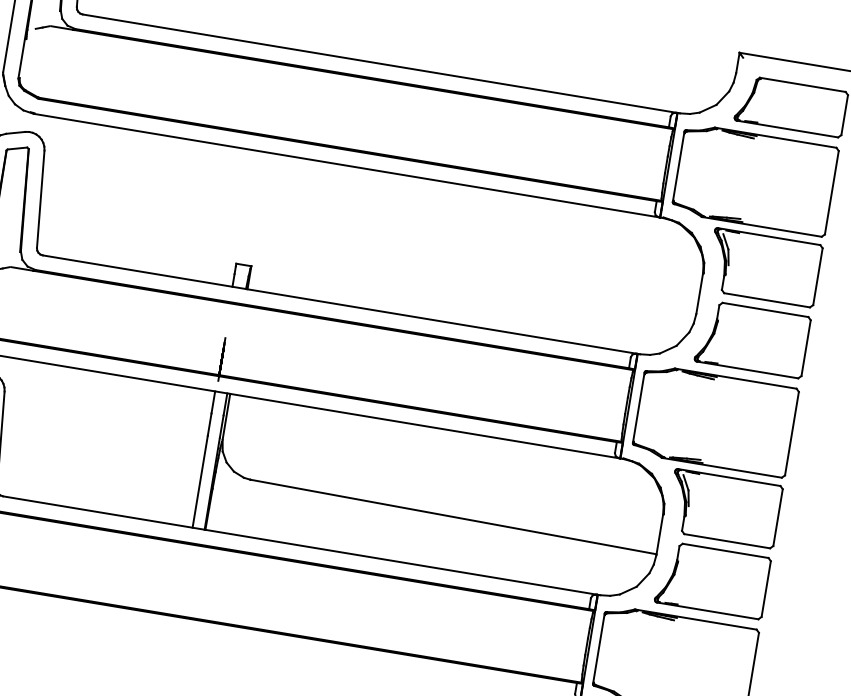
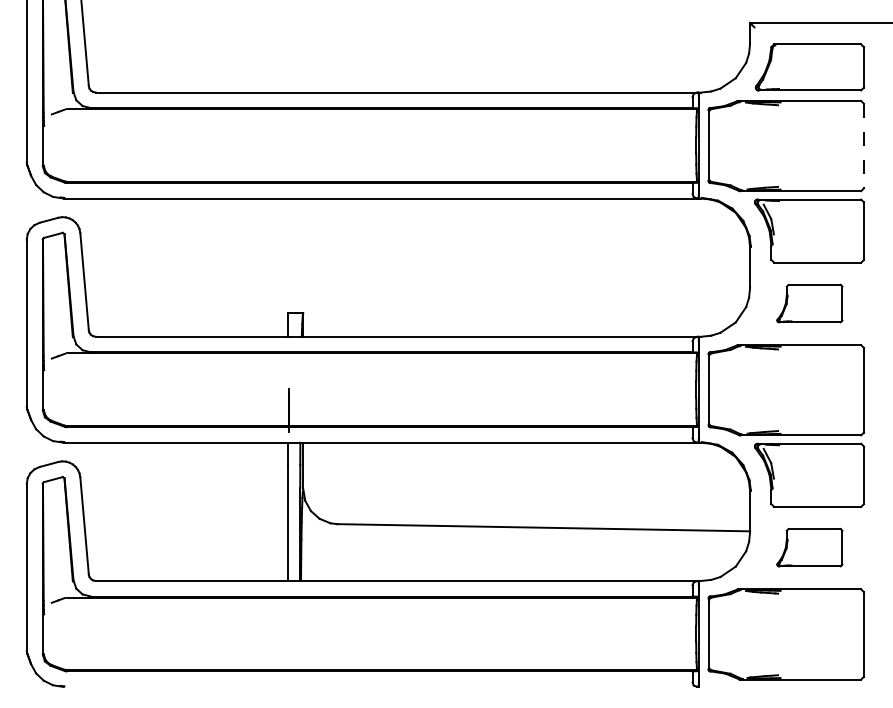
line: (831, 193) -> (863, 146), solid -> dashed
part: (752, 339) -> (809, 303), size x0.6
part: (712, 579) -> (809, 547), size x0.6

